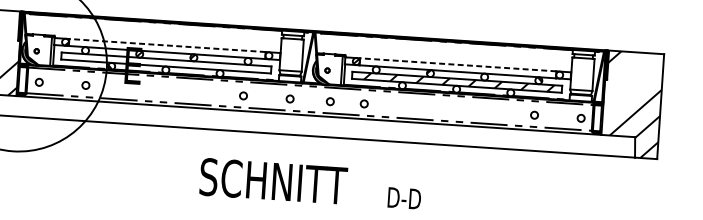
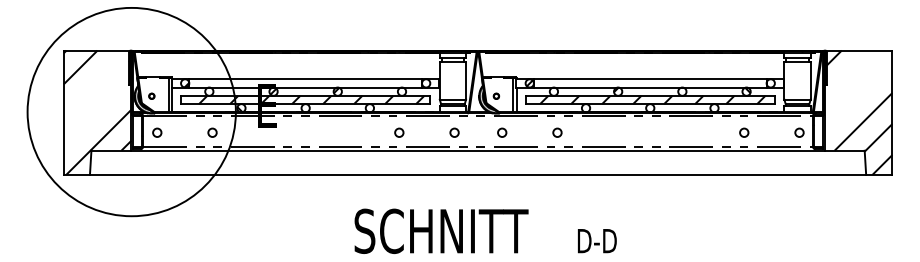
line: (167, 45) -> (305, 79), dashed -> solid
hatch: (171, 62) -> (311, 99), added
line: (457, 64) -> (649, 79), dashed -> solid
circle: (364, 103) -> (557, 132), moved

